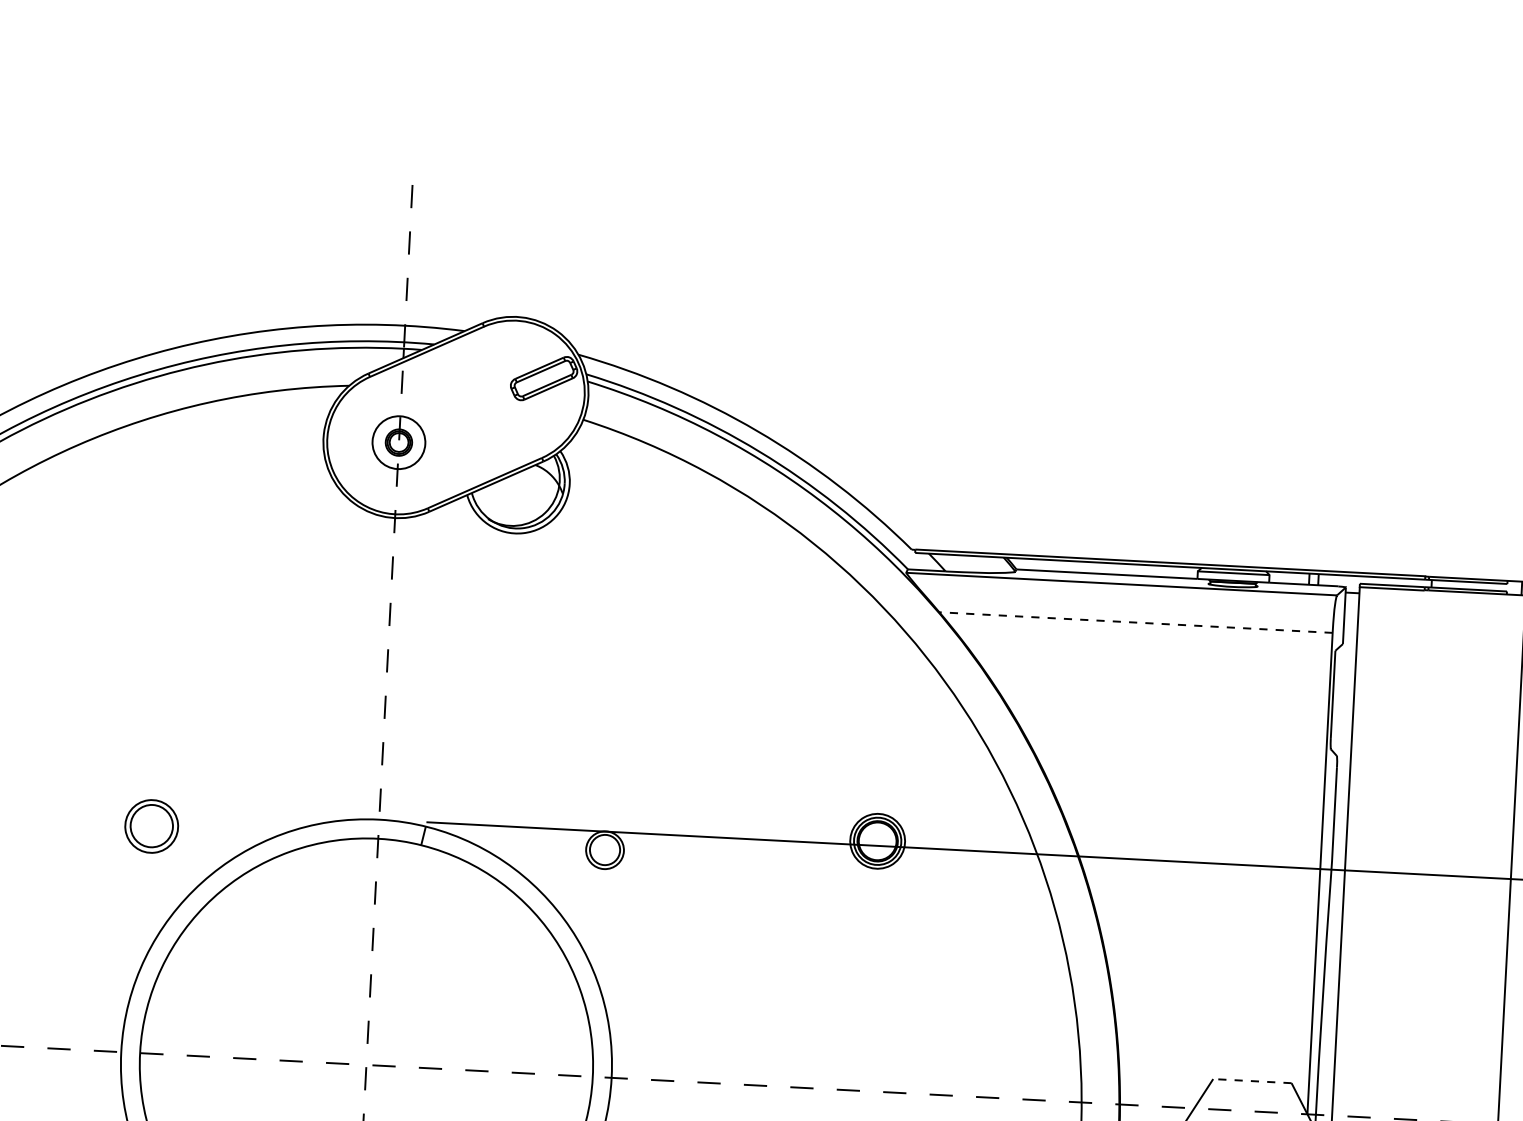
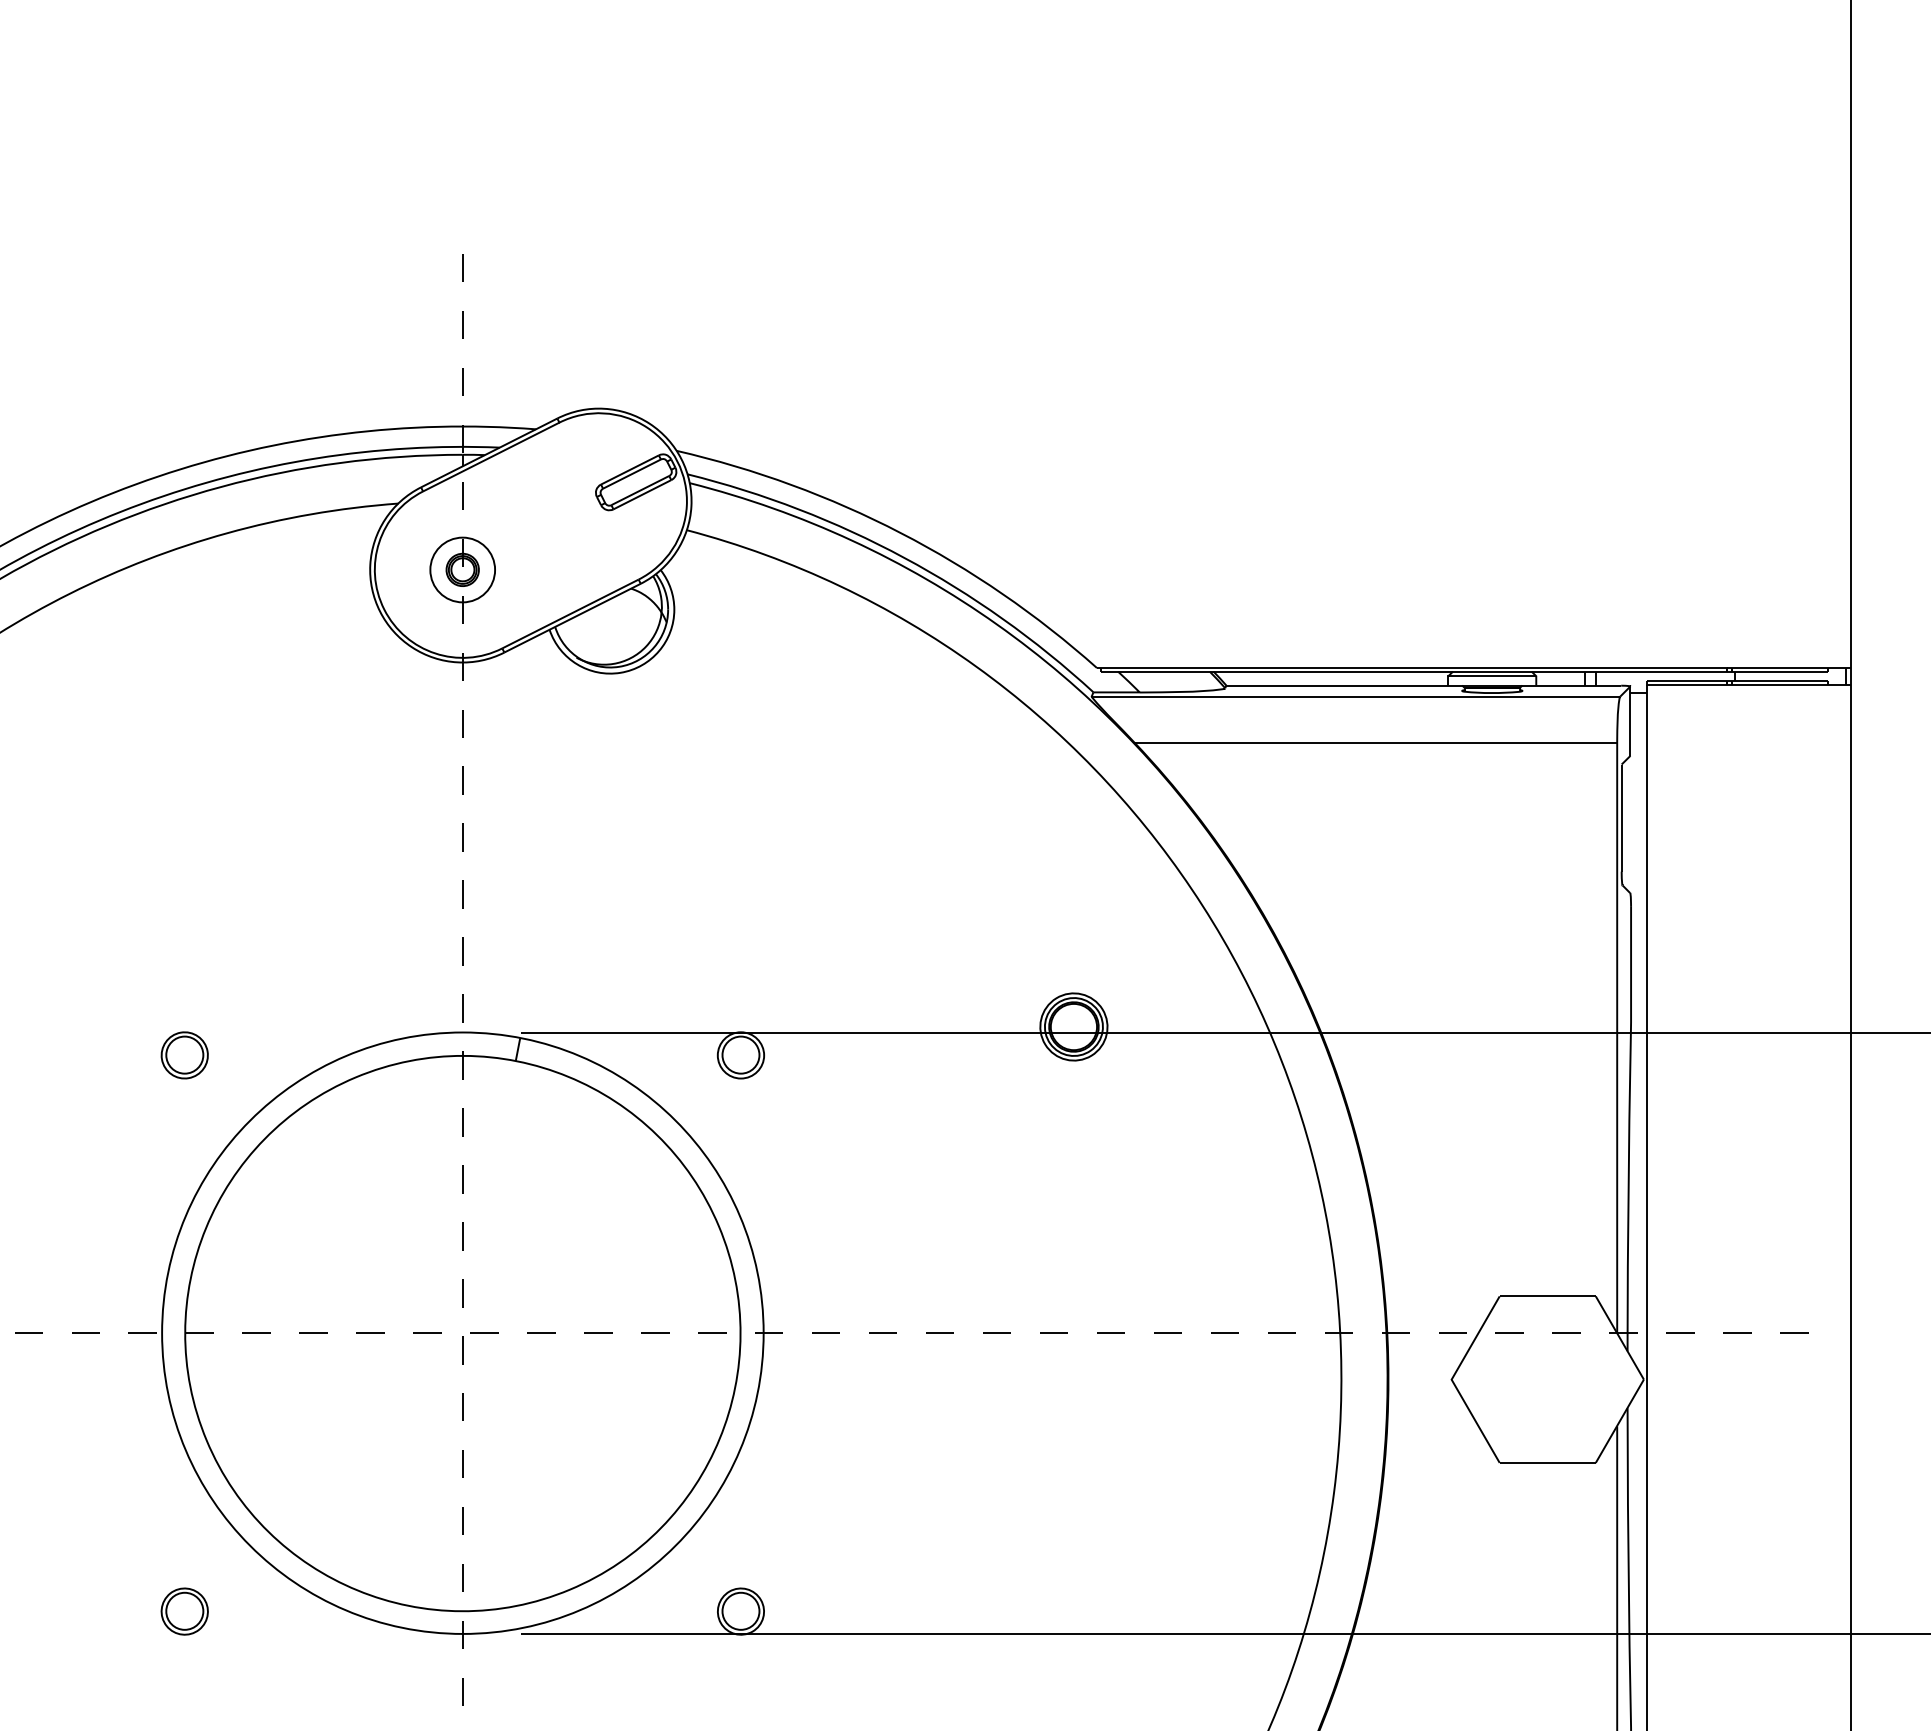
line: (1135, 622) -> (1375, 742), dashed -> solid
part: (151, 826) -> (184, 1055), size x0.71
line: (1252, 1081) -> (1547, 1296), dashed -> solid

